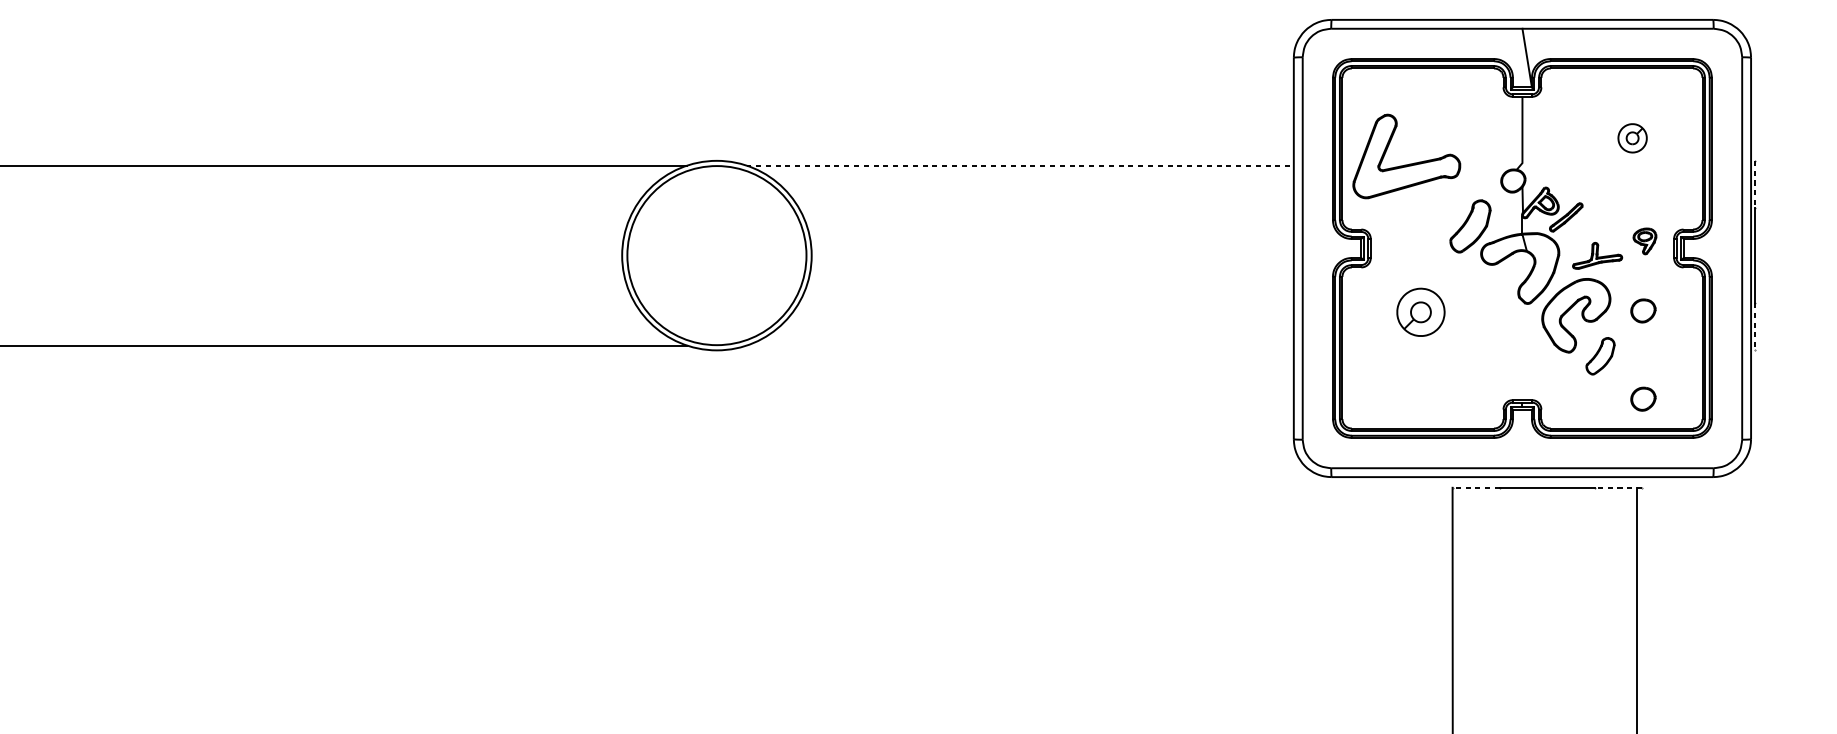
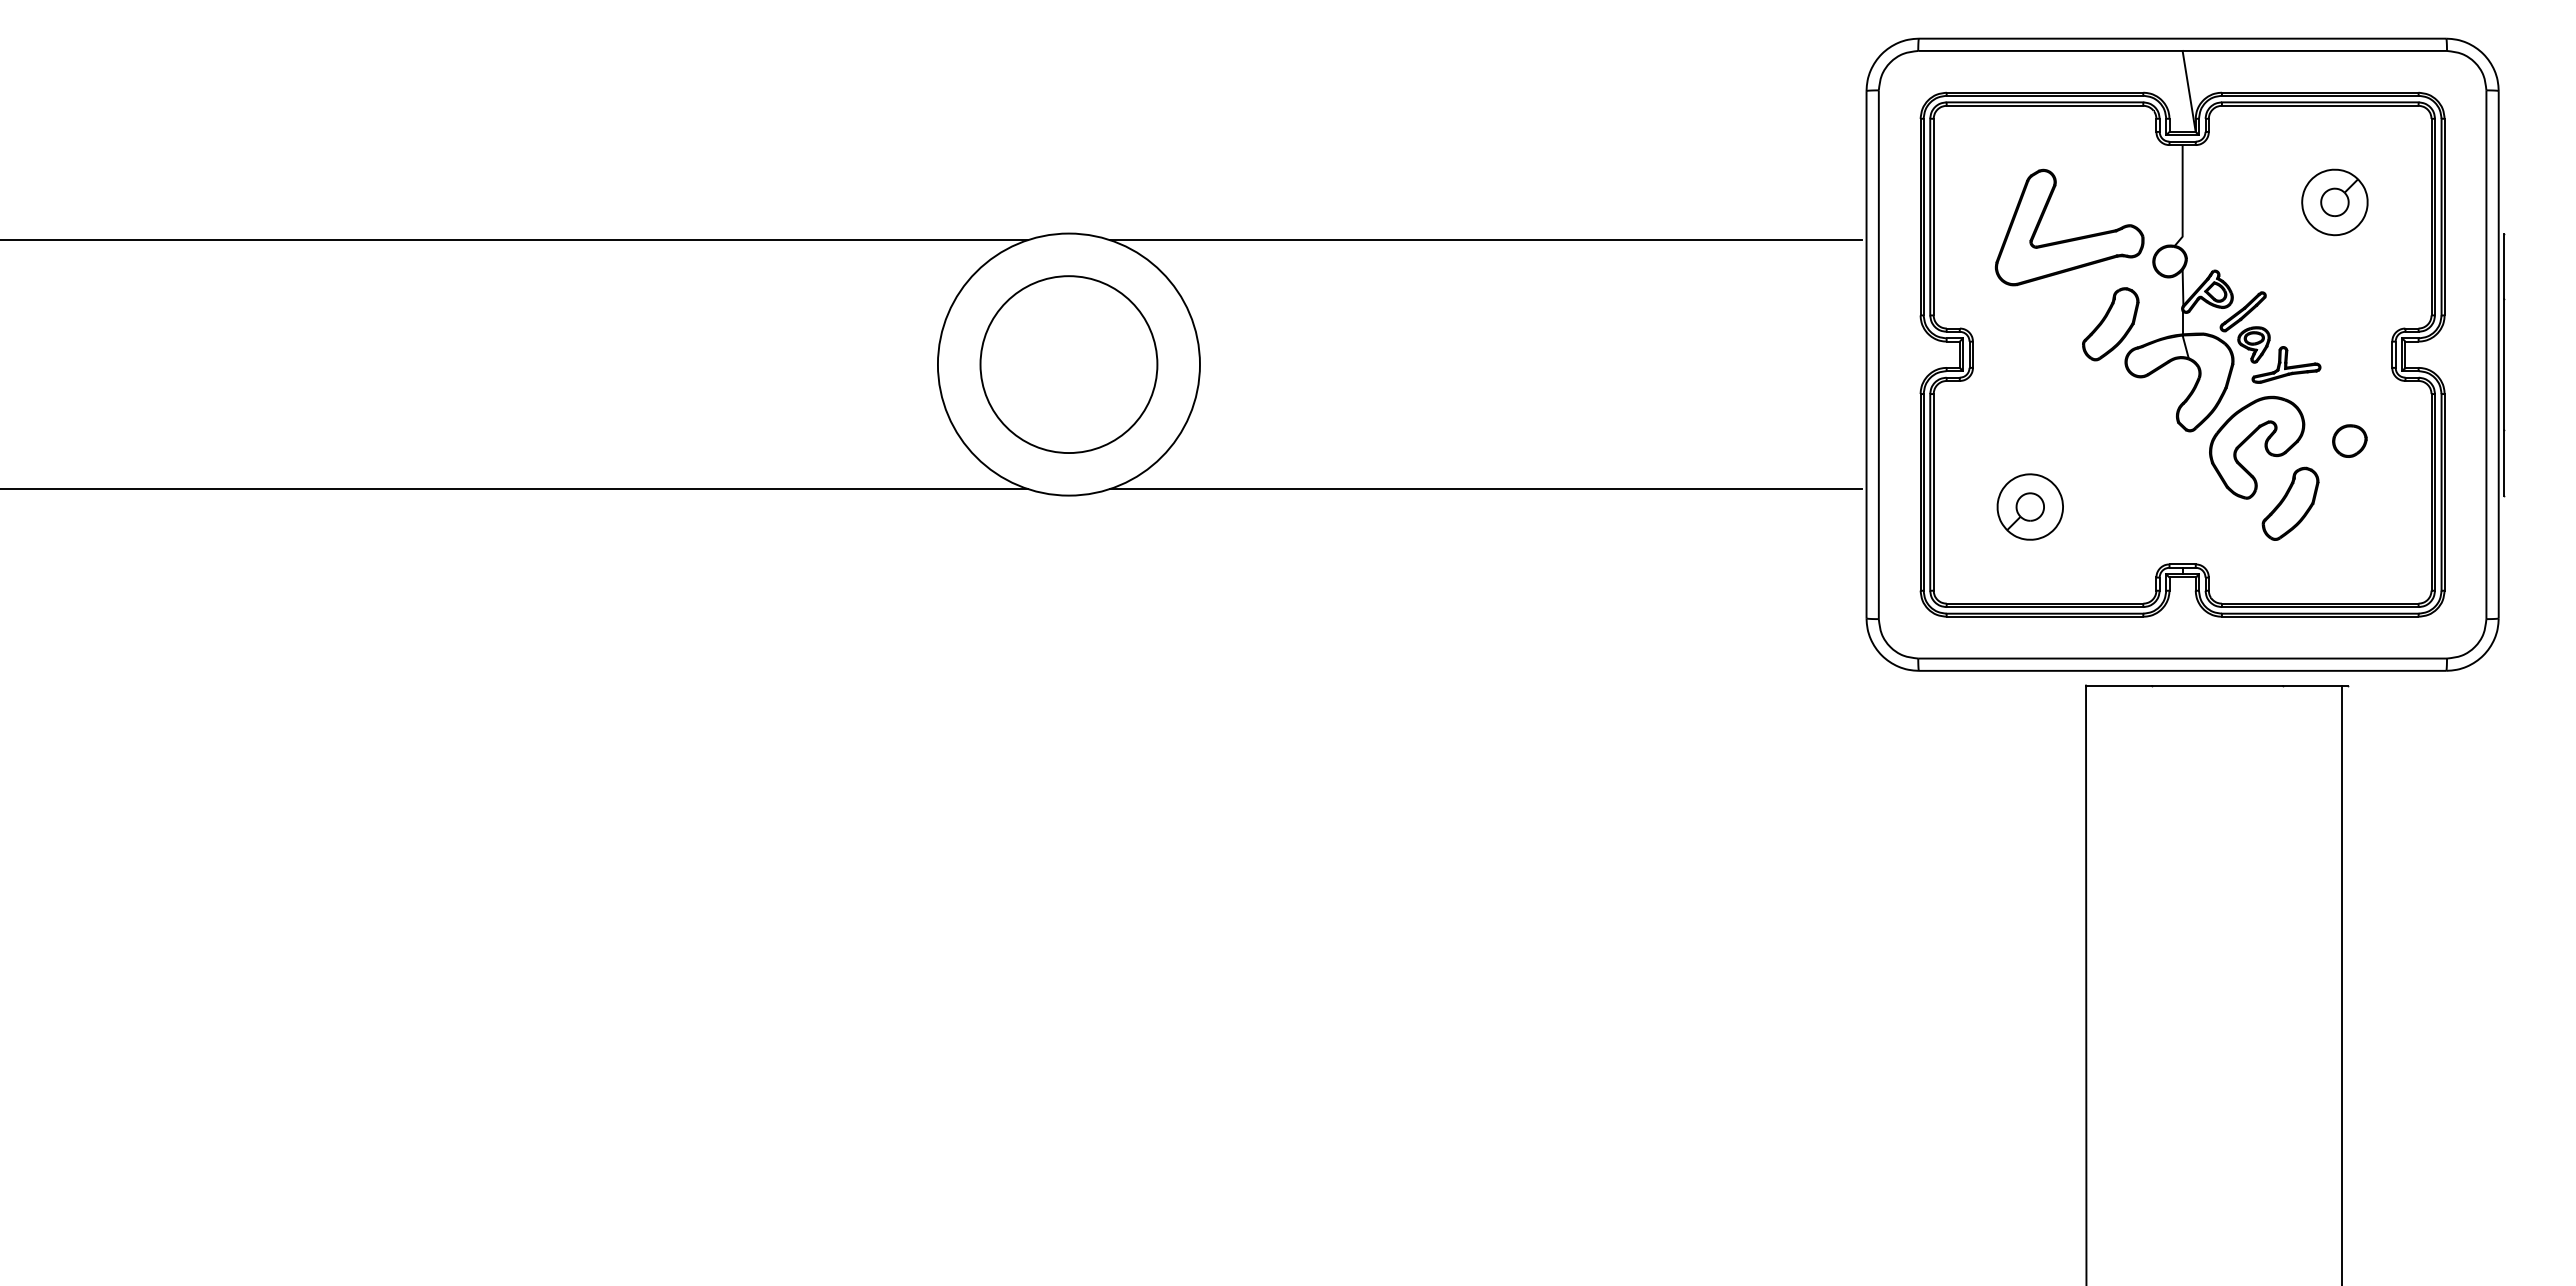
part: (1632, 138) -> (2334, 202), size x1.67
part: (1406, 164) -> (2069, 238), moved
line: (1018, 165) -> (1485, 240), dashed -> solid
line: (1754, 184) -> (2503, 266), dashed -> solid
part: (1644, 241) -> (2253, 344), moved
circle: (716, 255) -> (1068, 364), size x0.71
part: (1420, 311) -> (2029, 506), moved
line: (1754, 326) -> (2503, 462), dashed -> solid
line: (1018, 345) -> (1485, 489), added
part: (1600, 356) -> (2290, 503), size x1.43
part: (1643, 398) -> (2349, 562), removed
line: (1476, 487) -> (2118, 685), dashed -> solid
line: (1618, 487) -> (2315, 685), dashed -> solid

